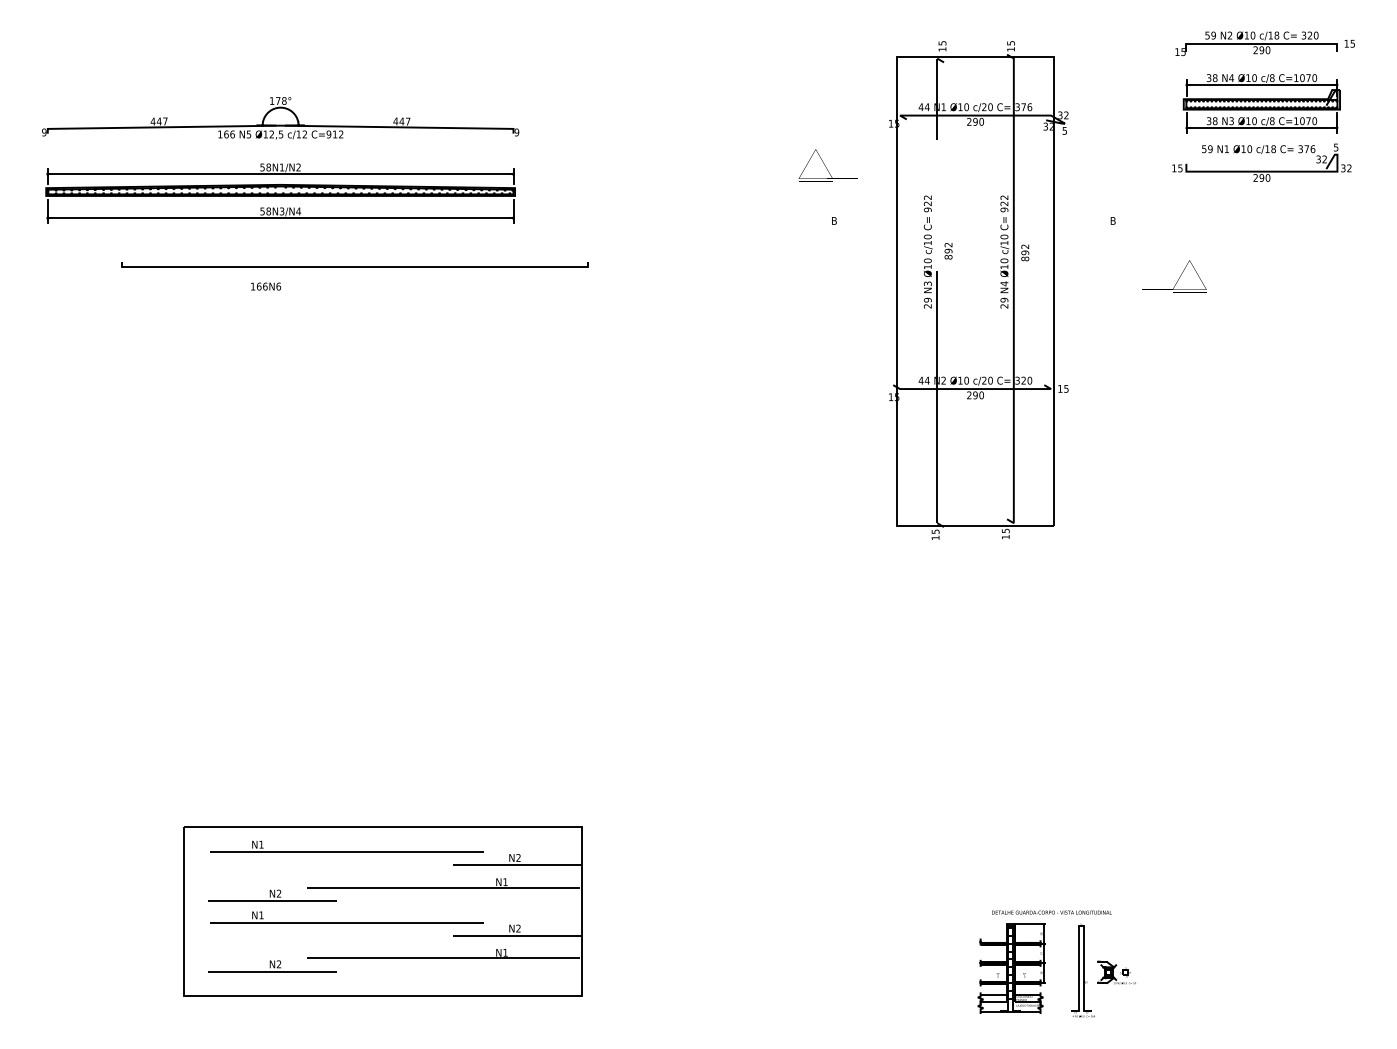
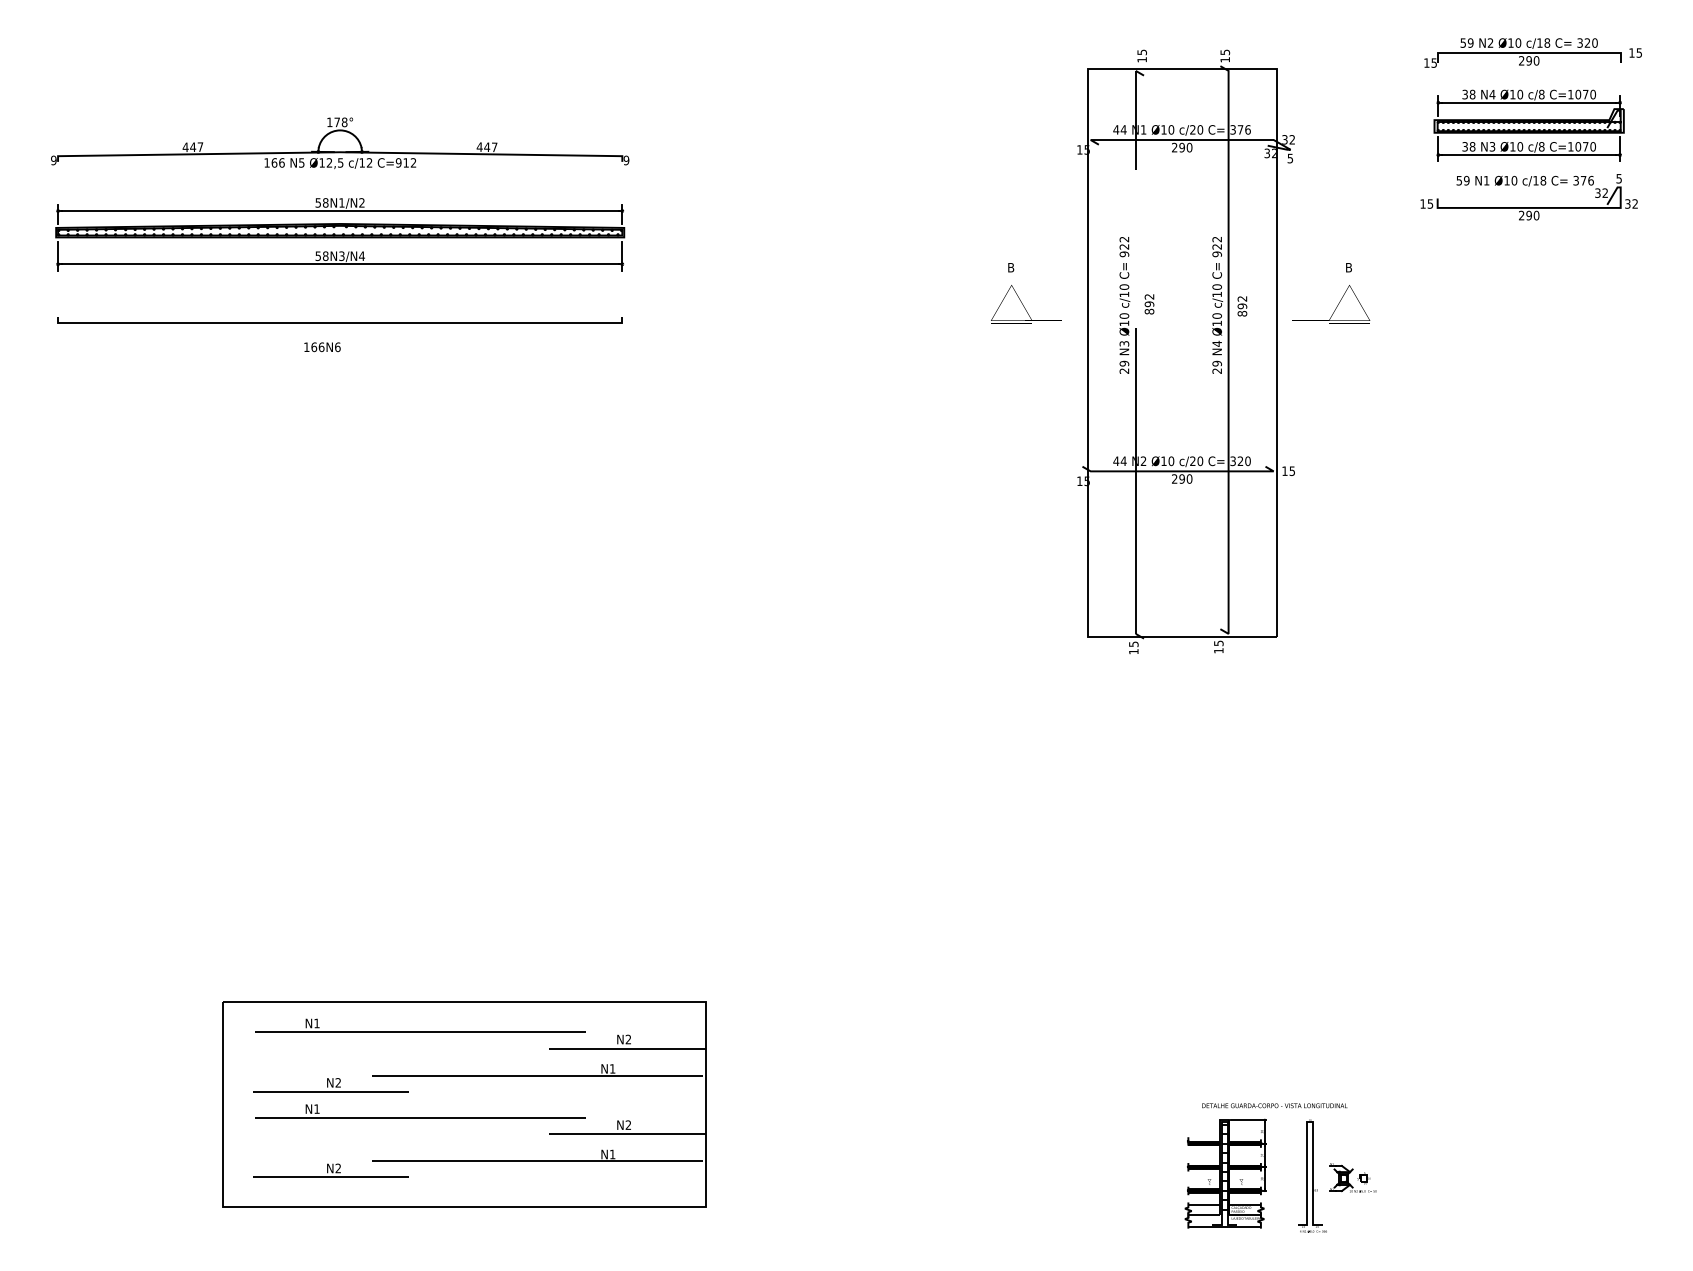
part: (827, 165) -> (1025, 304), moved
line: (354, 266) -> (340, 322), moved
part: (1174, 276) -> (1331, 304), moved

